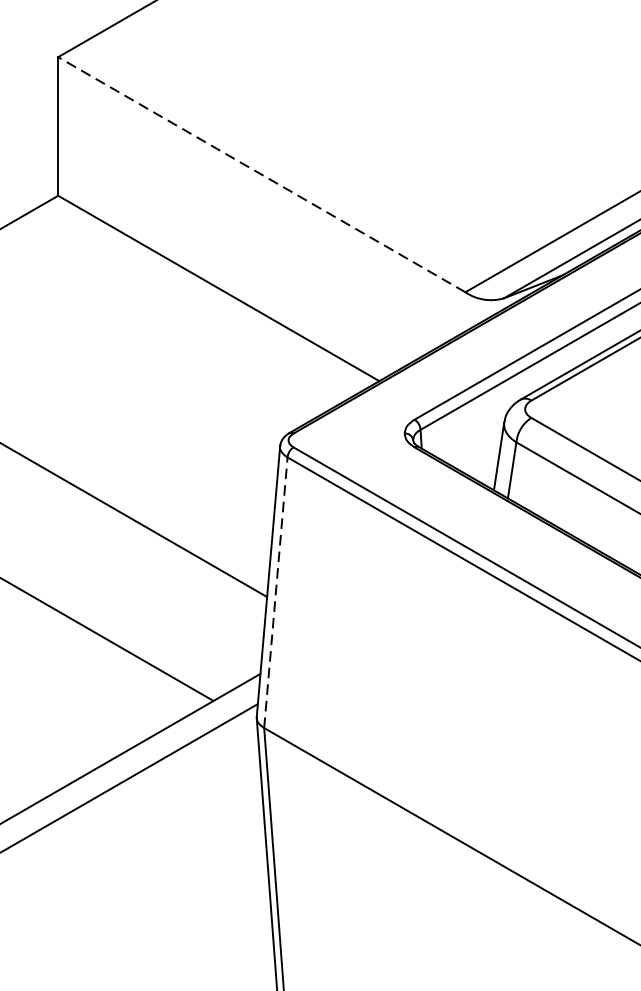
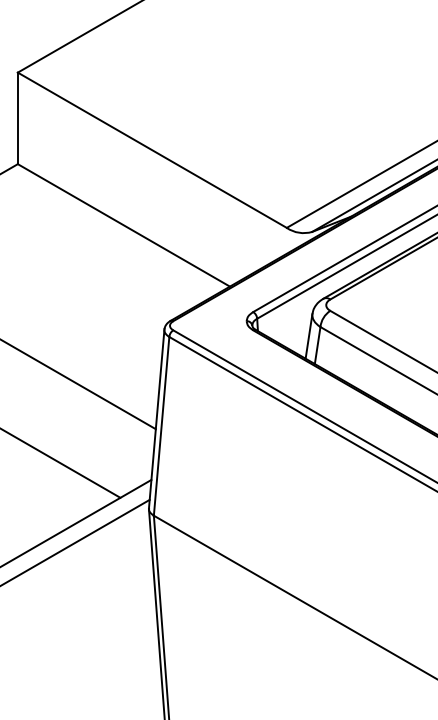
line: (260, 175) -> (151, 150), dashed -> solid
line: (275, 592) -> (161, 426), dashed -> solid

